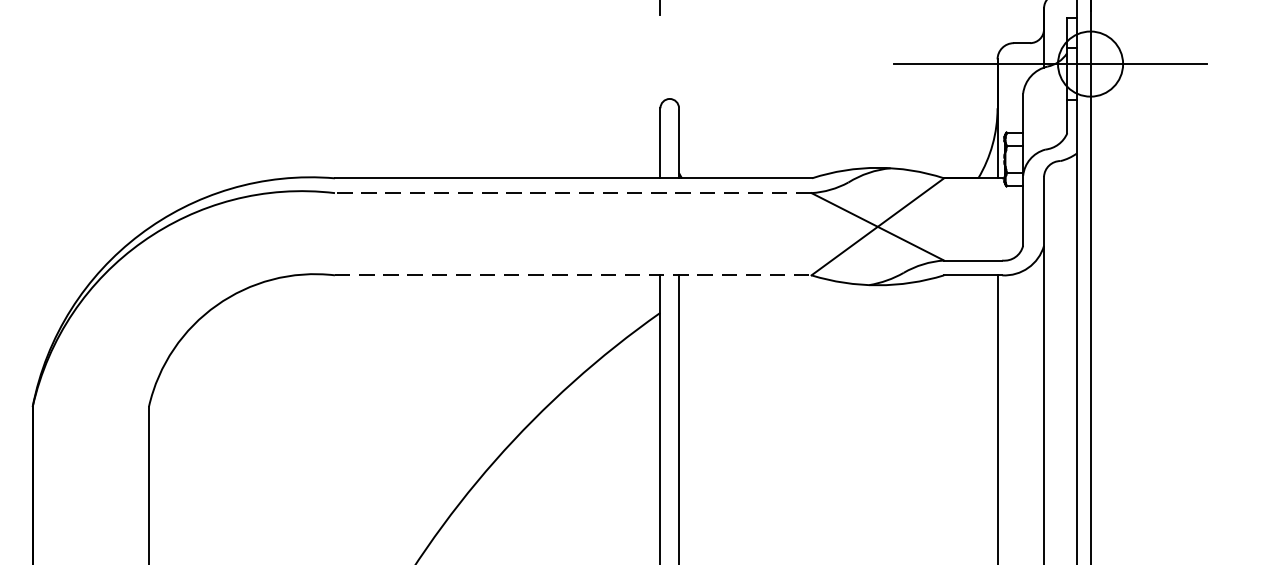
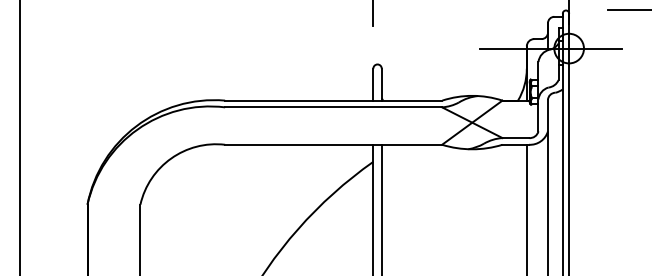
line: (572, 193) -> (333, 107), dashed -> solid
line: (572, 274) -> (333, 144), dashed -> solid

